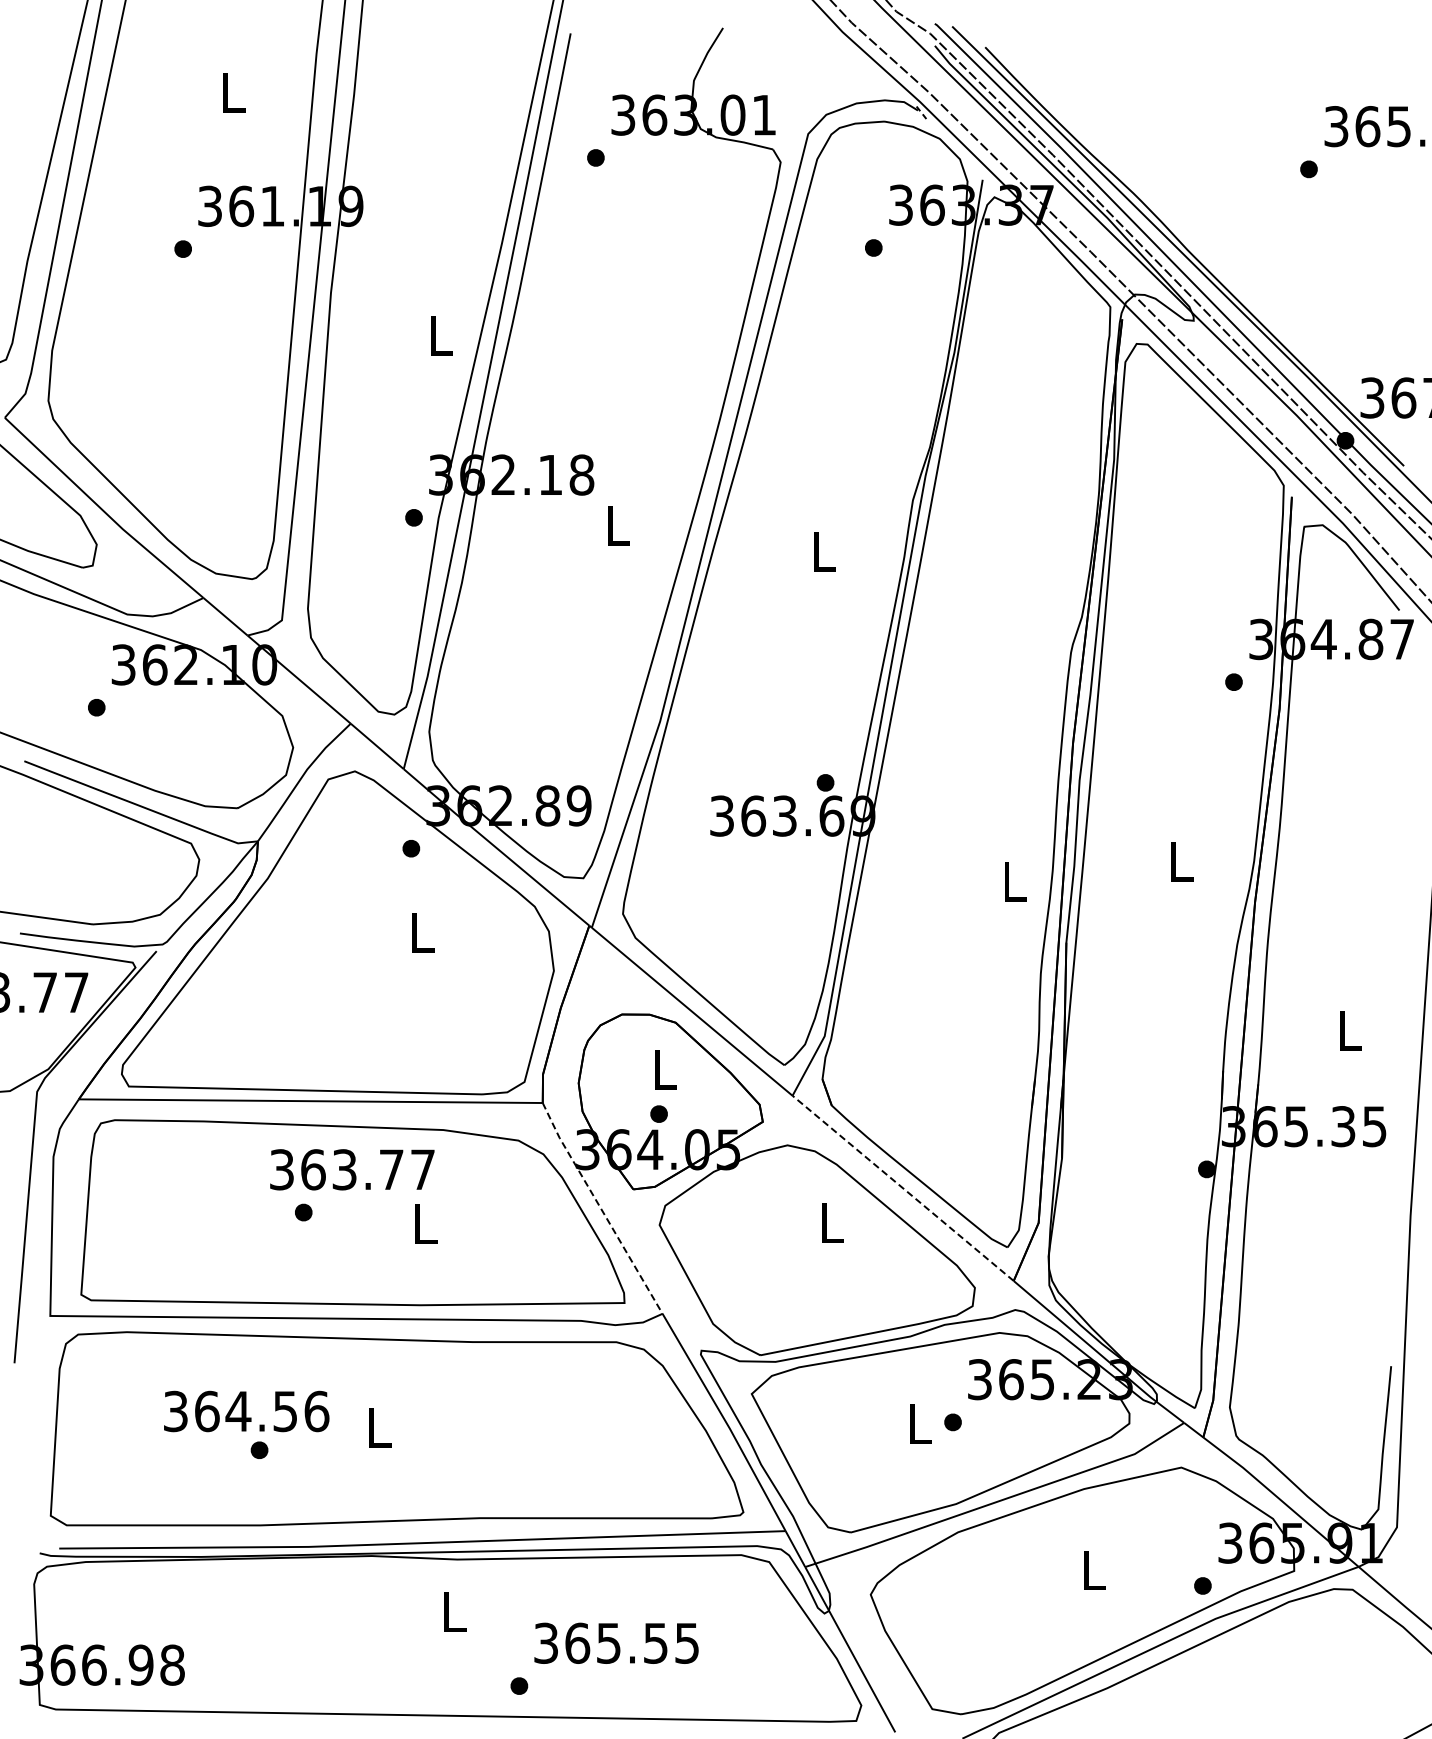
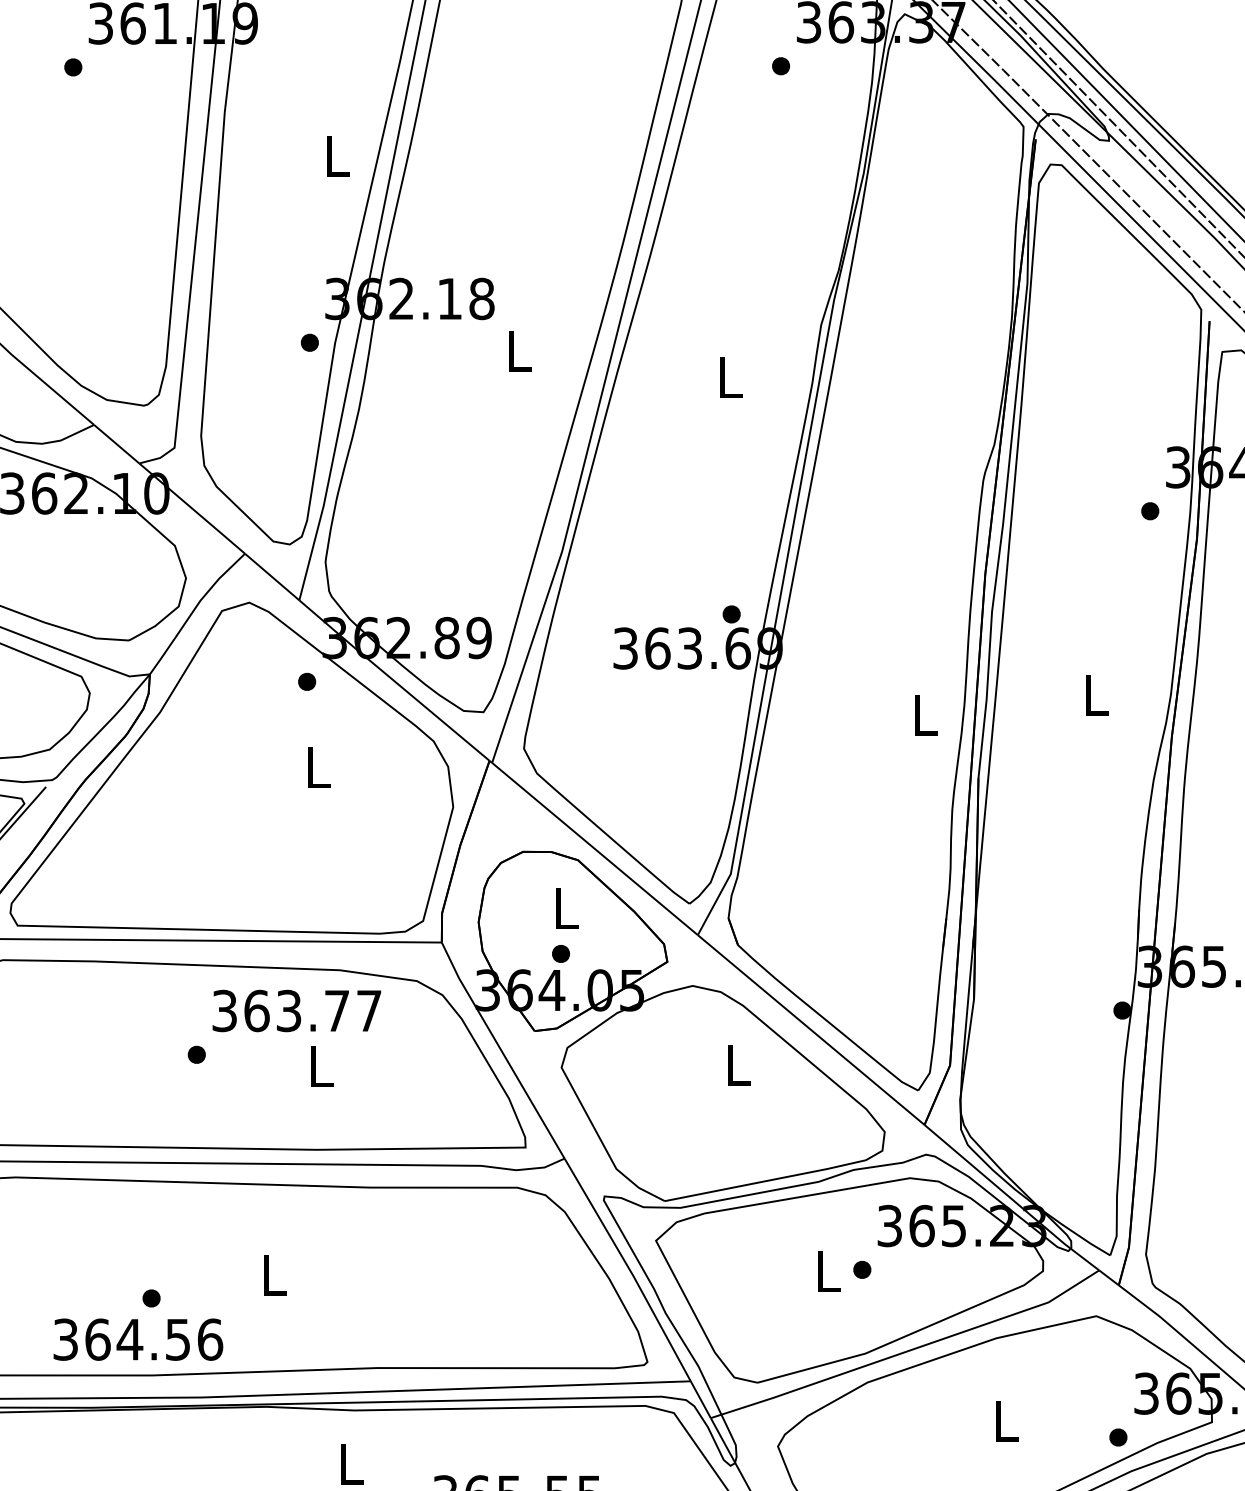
text: (352, 1169) -> (297, 1010), moved
line: (902, 1188) -> (810, 1030), dashed -> solid
line: (601, 1208) -> (502, 1050), dashed -> solid
text: (246, 1411) -> (138, 1339), moved

